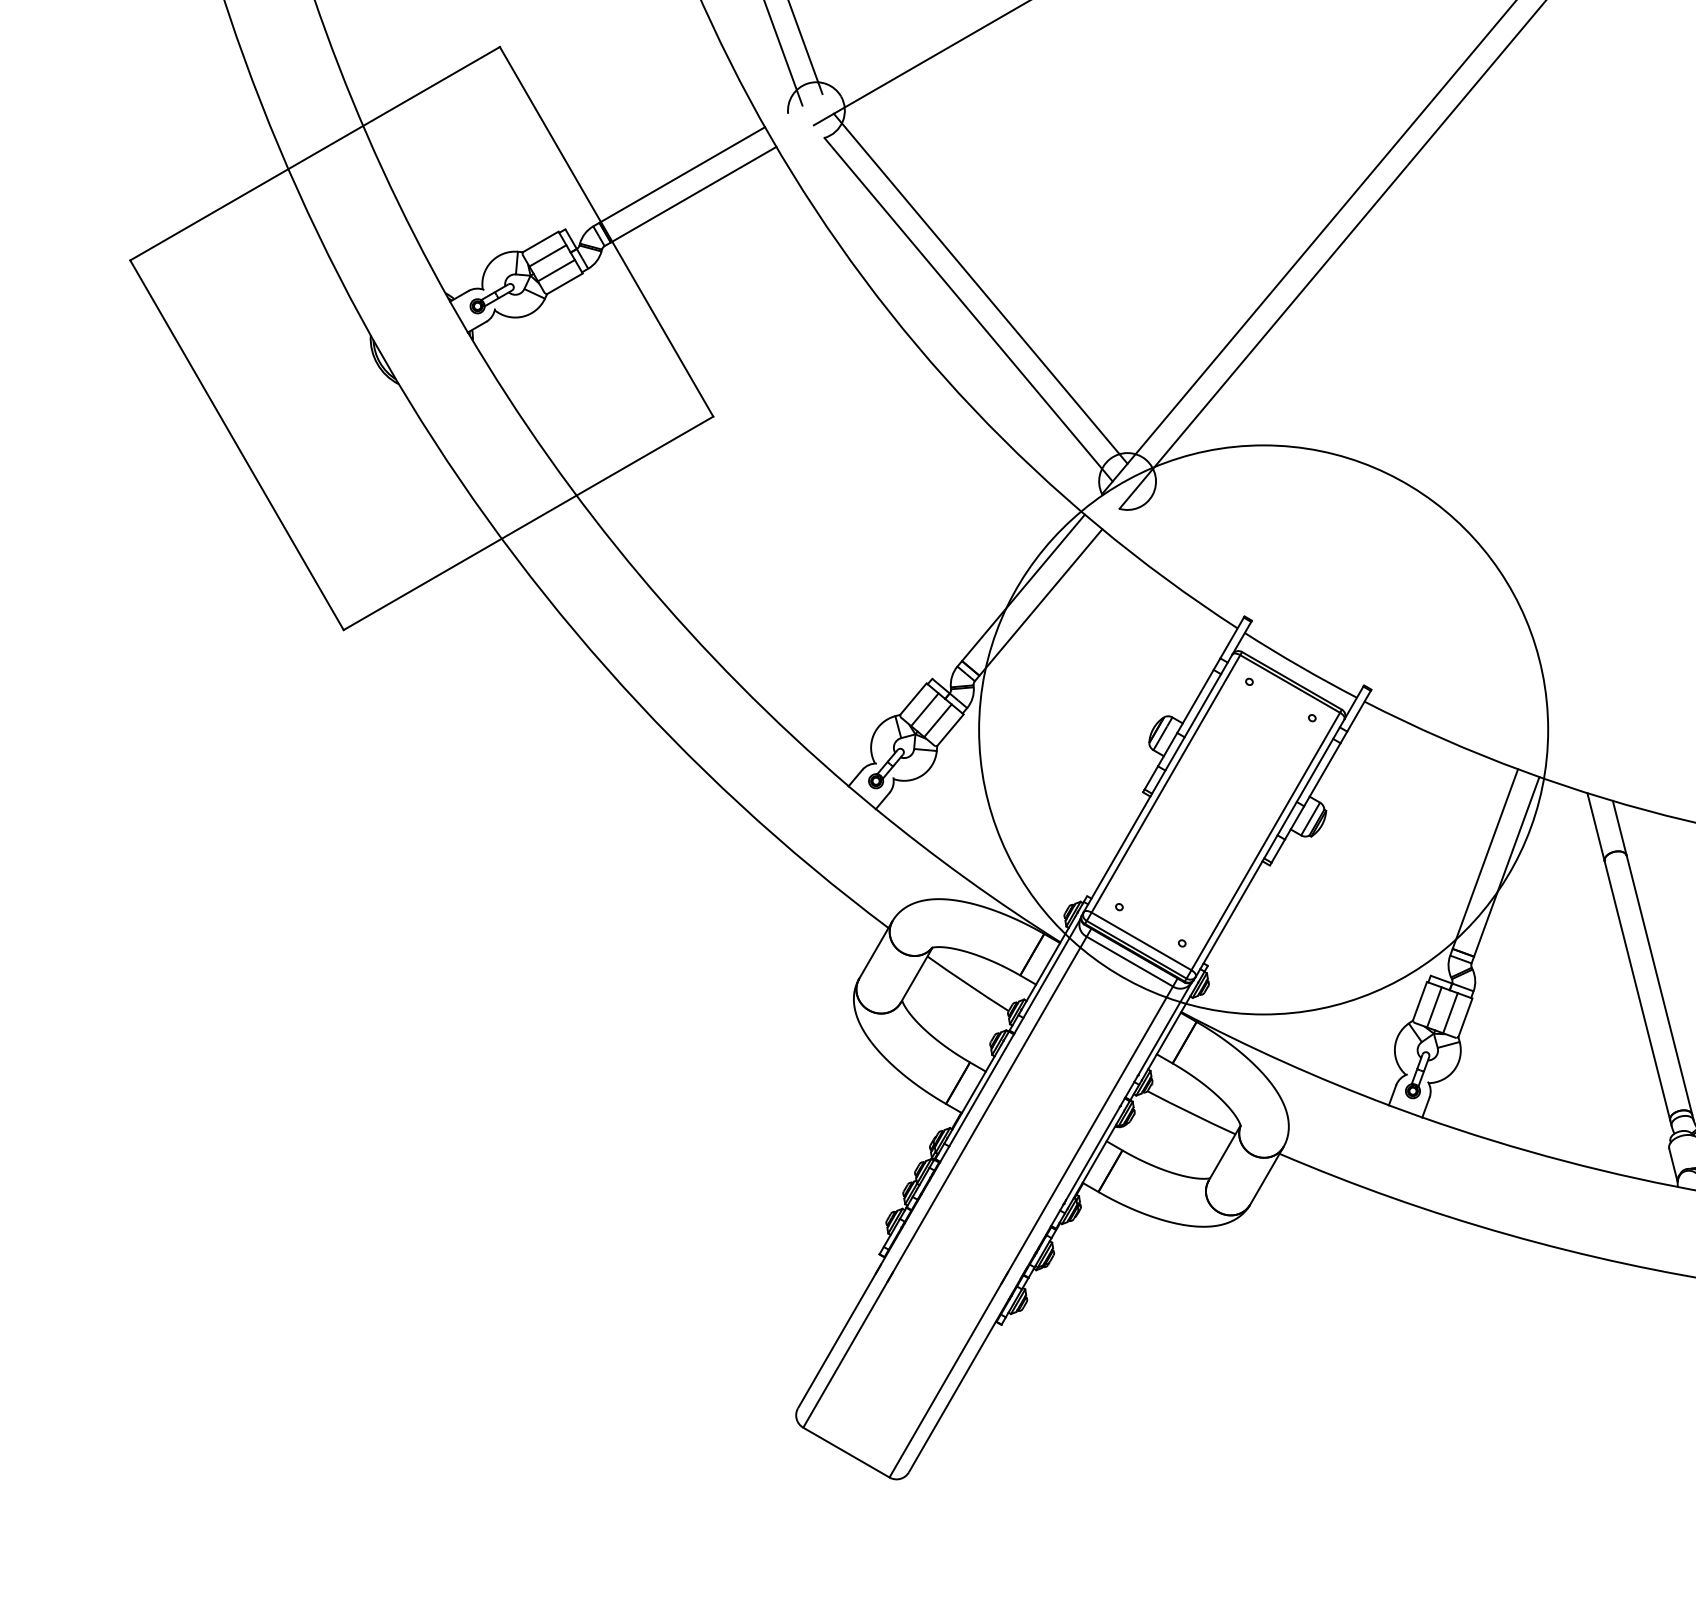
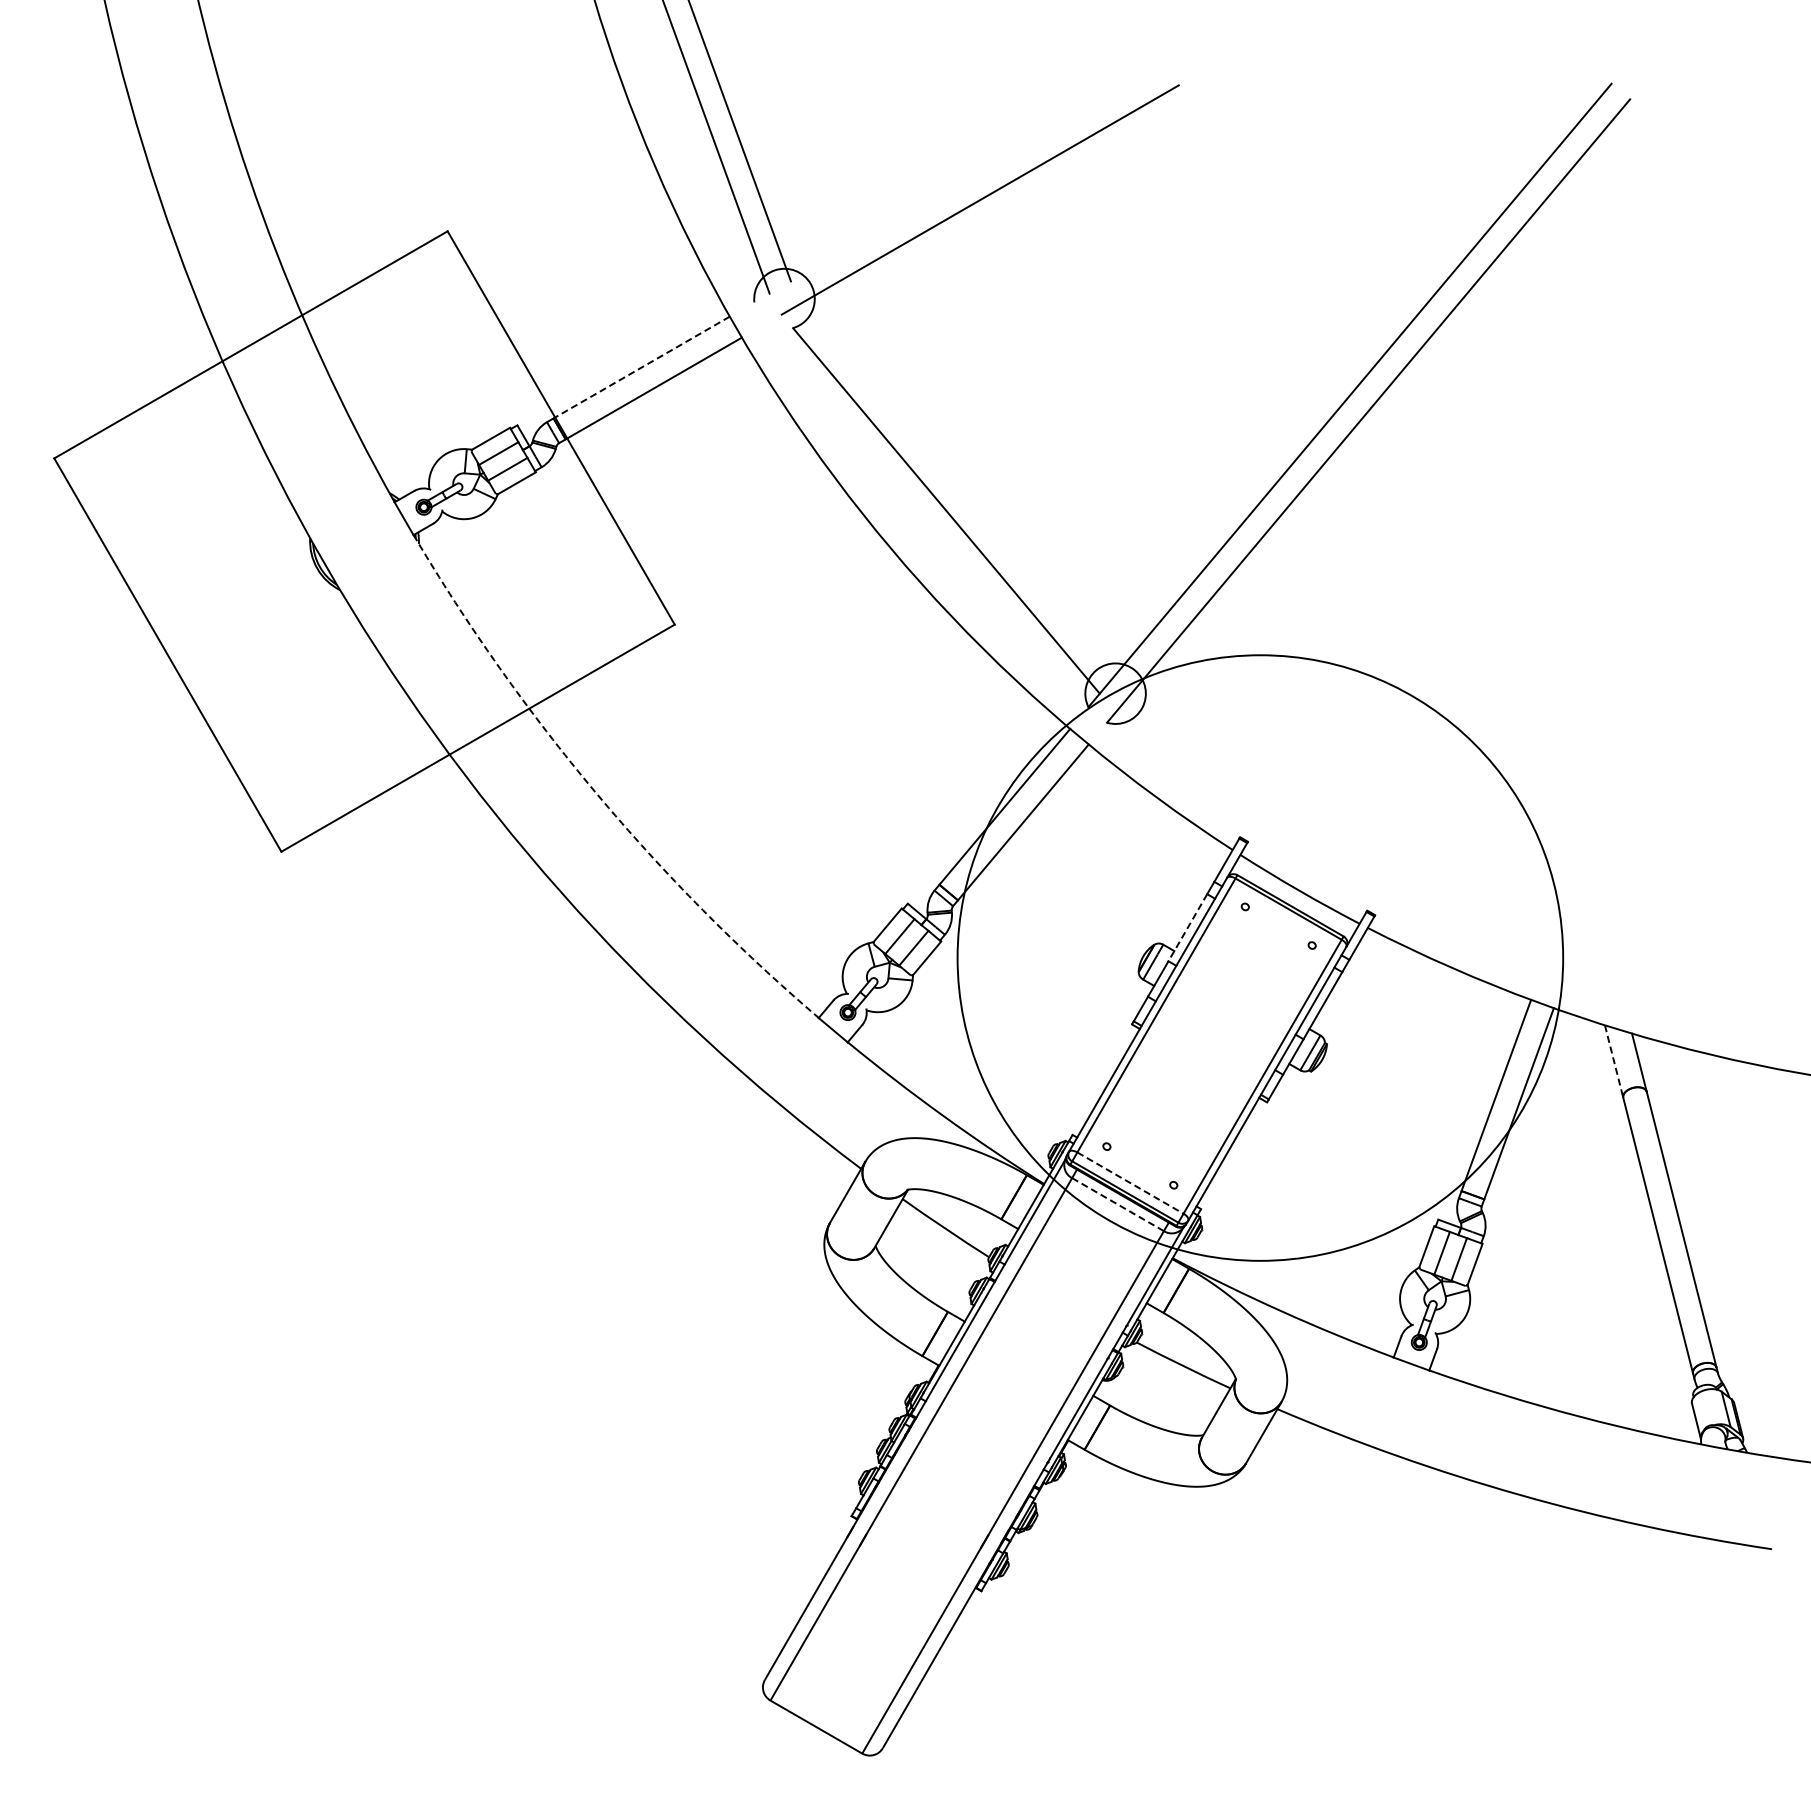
line: (682, 174) -> (641, 367), solid -> dashed
line: (980, 288) -> (959, 488), removed
arc: (639, 575) -> (596, 793), solid -> dashed
line: (1195, 701) -> (1187, 927), solid -> dashed
line: (1596, 828) -> (1614, 1062), solid -> dashed
line: (1141, 941) -> (1130, 1183), solid -> dashed
line: (1130, 961) -> (1118, 1204), solid -> dashed

